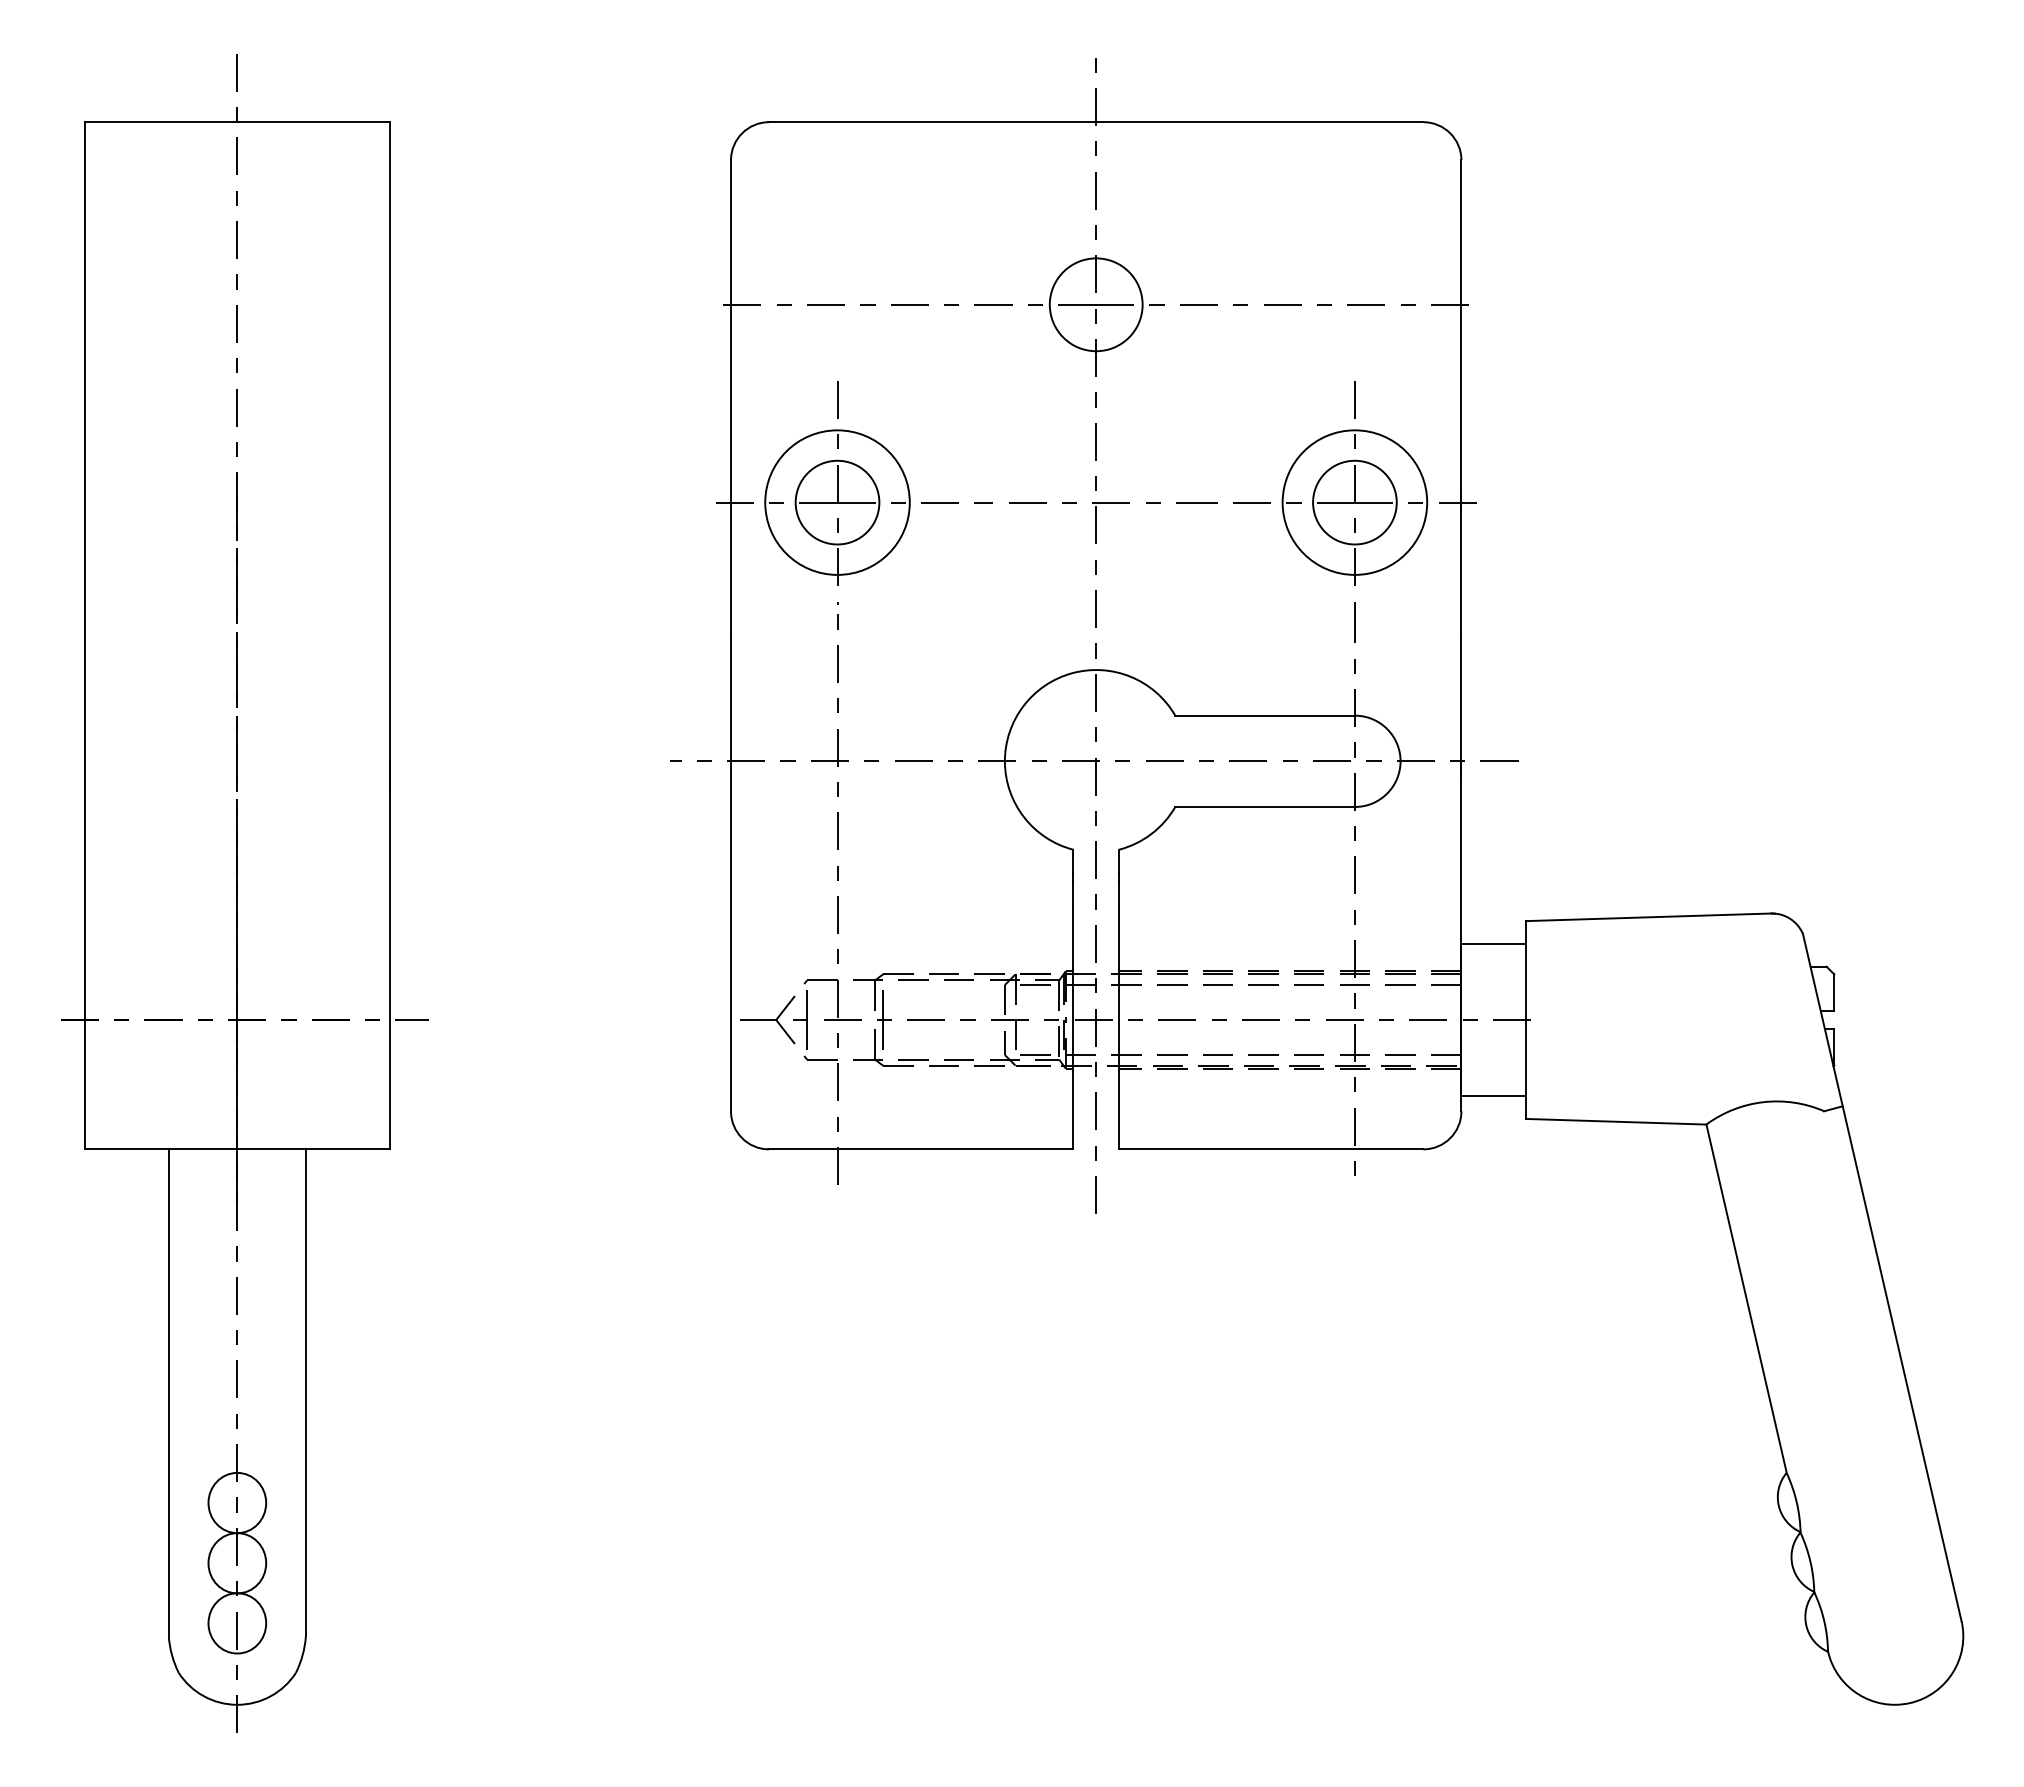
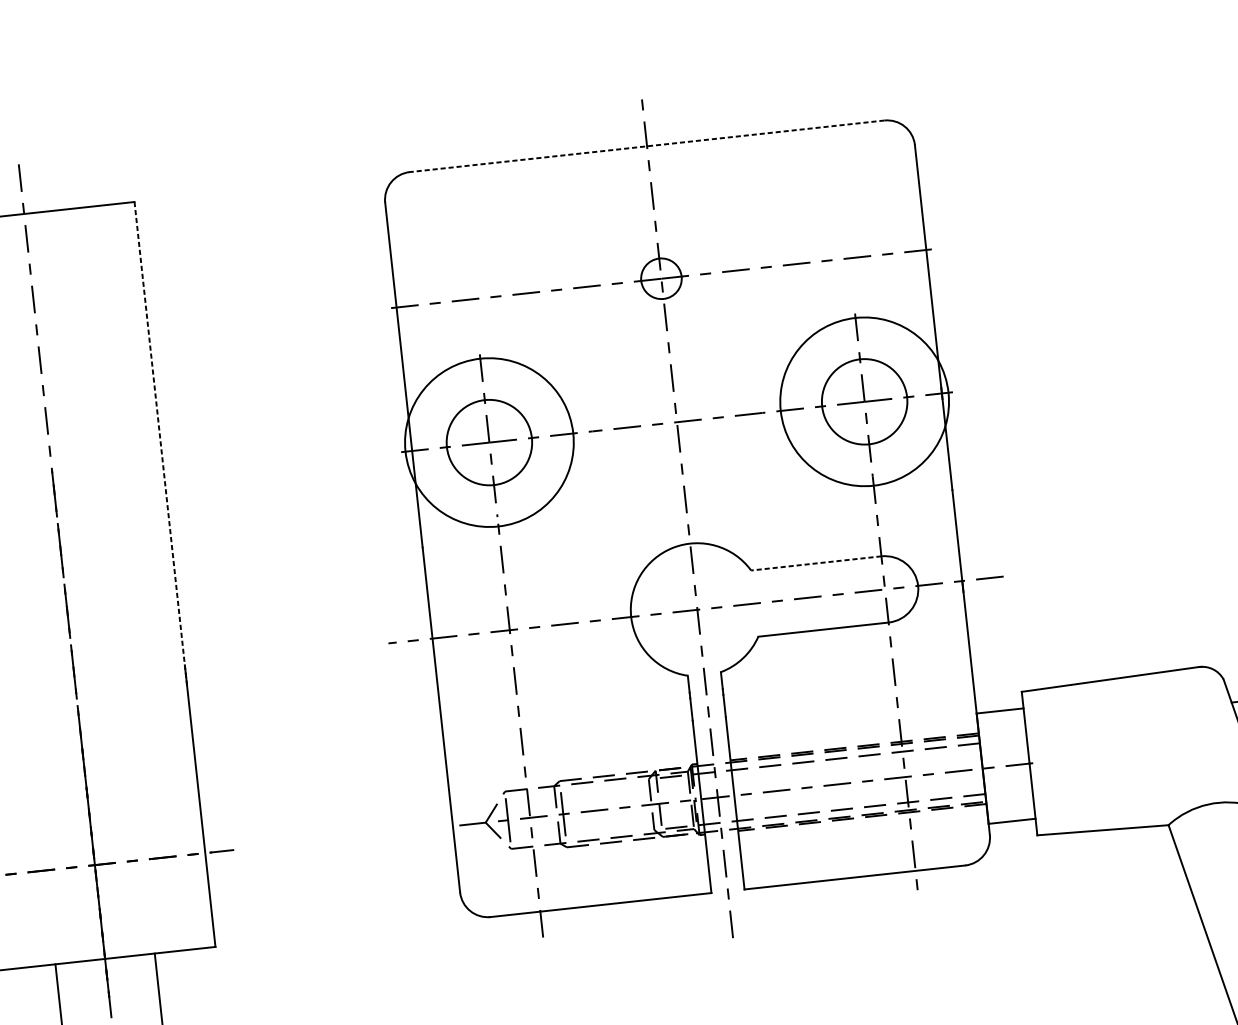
line: (1095, 122) -> (646, 146), solid -> dashed
circle: (1095, 304) -> (660, 278), size x0.6
line: (389, 456) -> (160, 444), solid -> dashed
circle: (837, 502) -> (489, 442), size x1.4
circle: (837, 502) -> (489, 442), size x1.6
circle: (1354, 502) -> (864, 401), size x1.4
circle: (1354, 502) -> (864, 401), size x1.6
line: (1265, 715) -> (816, 563), solid -> dashed

